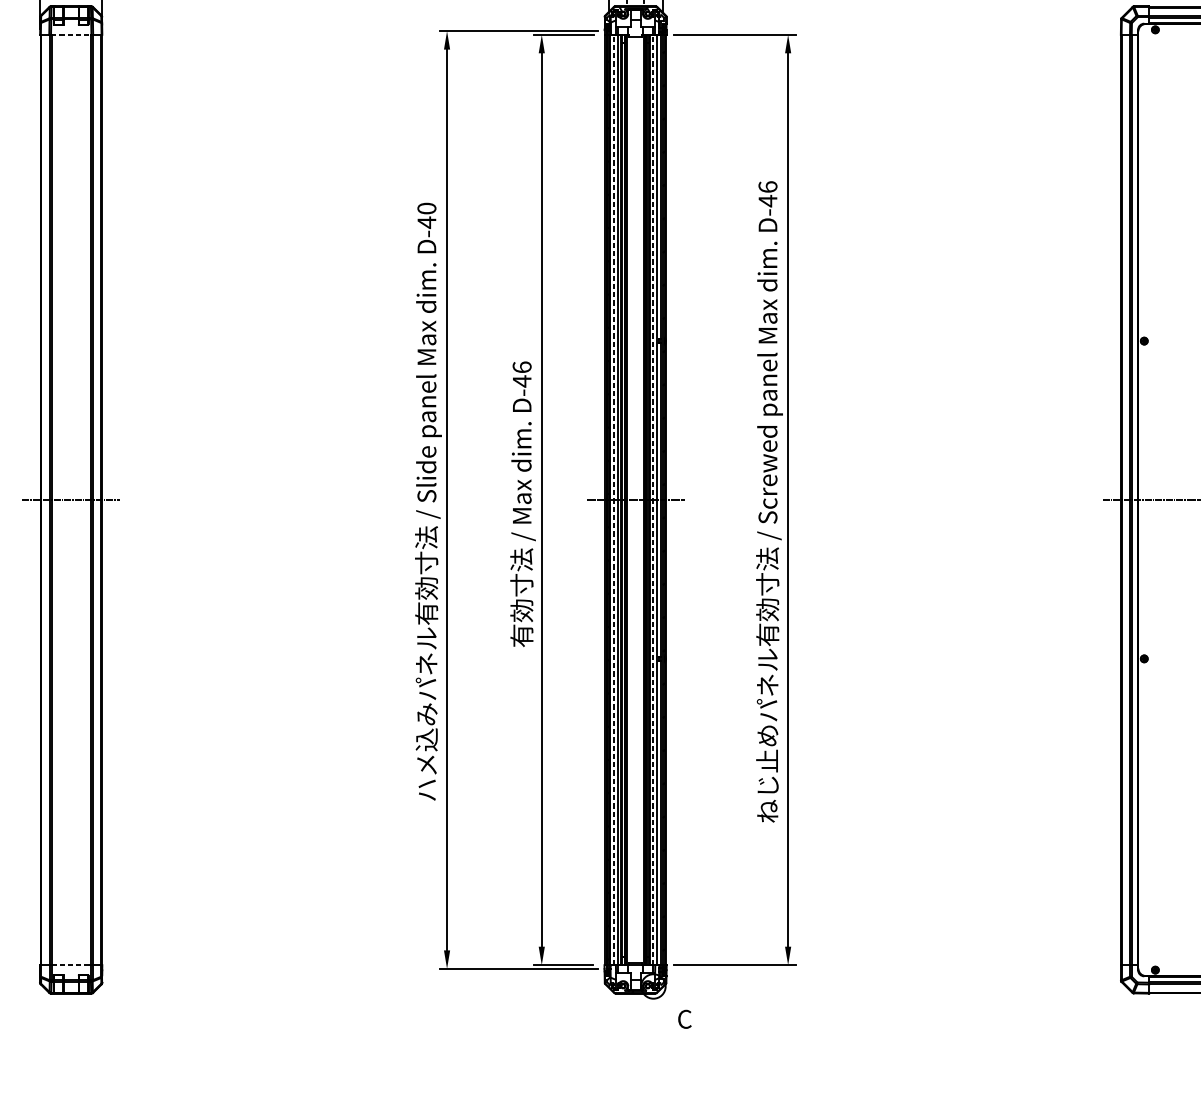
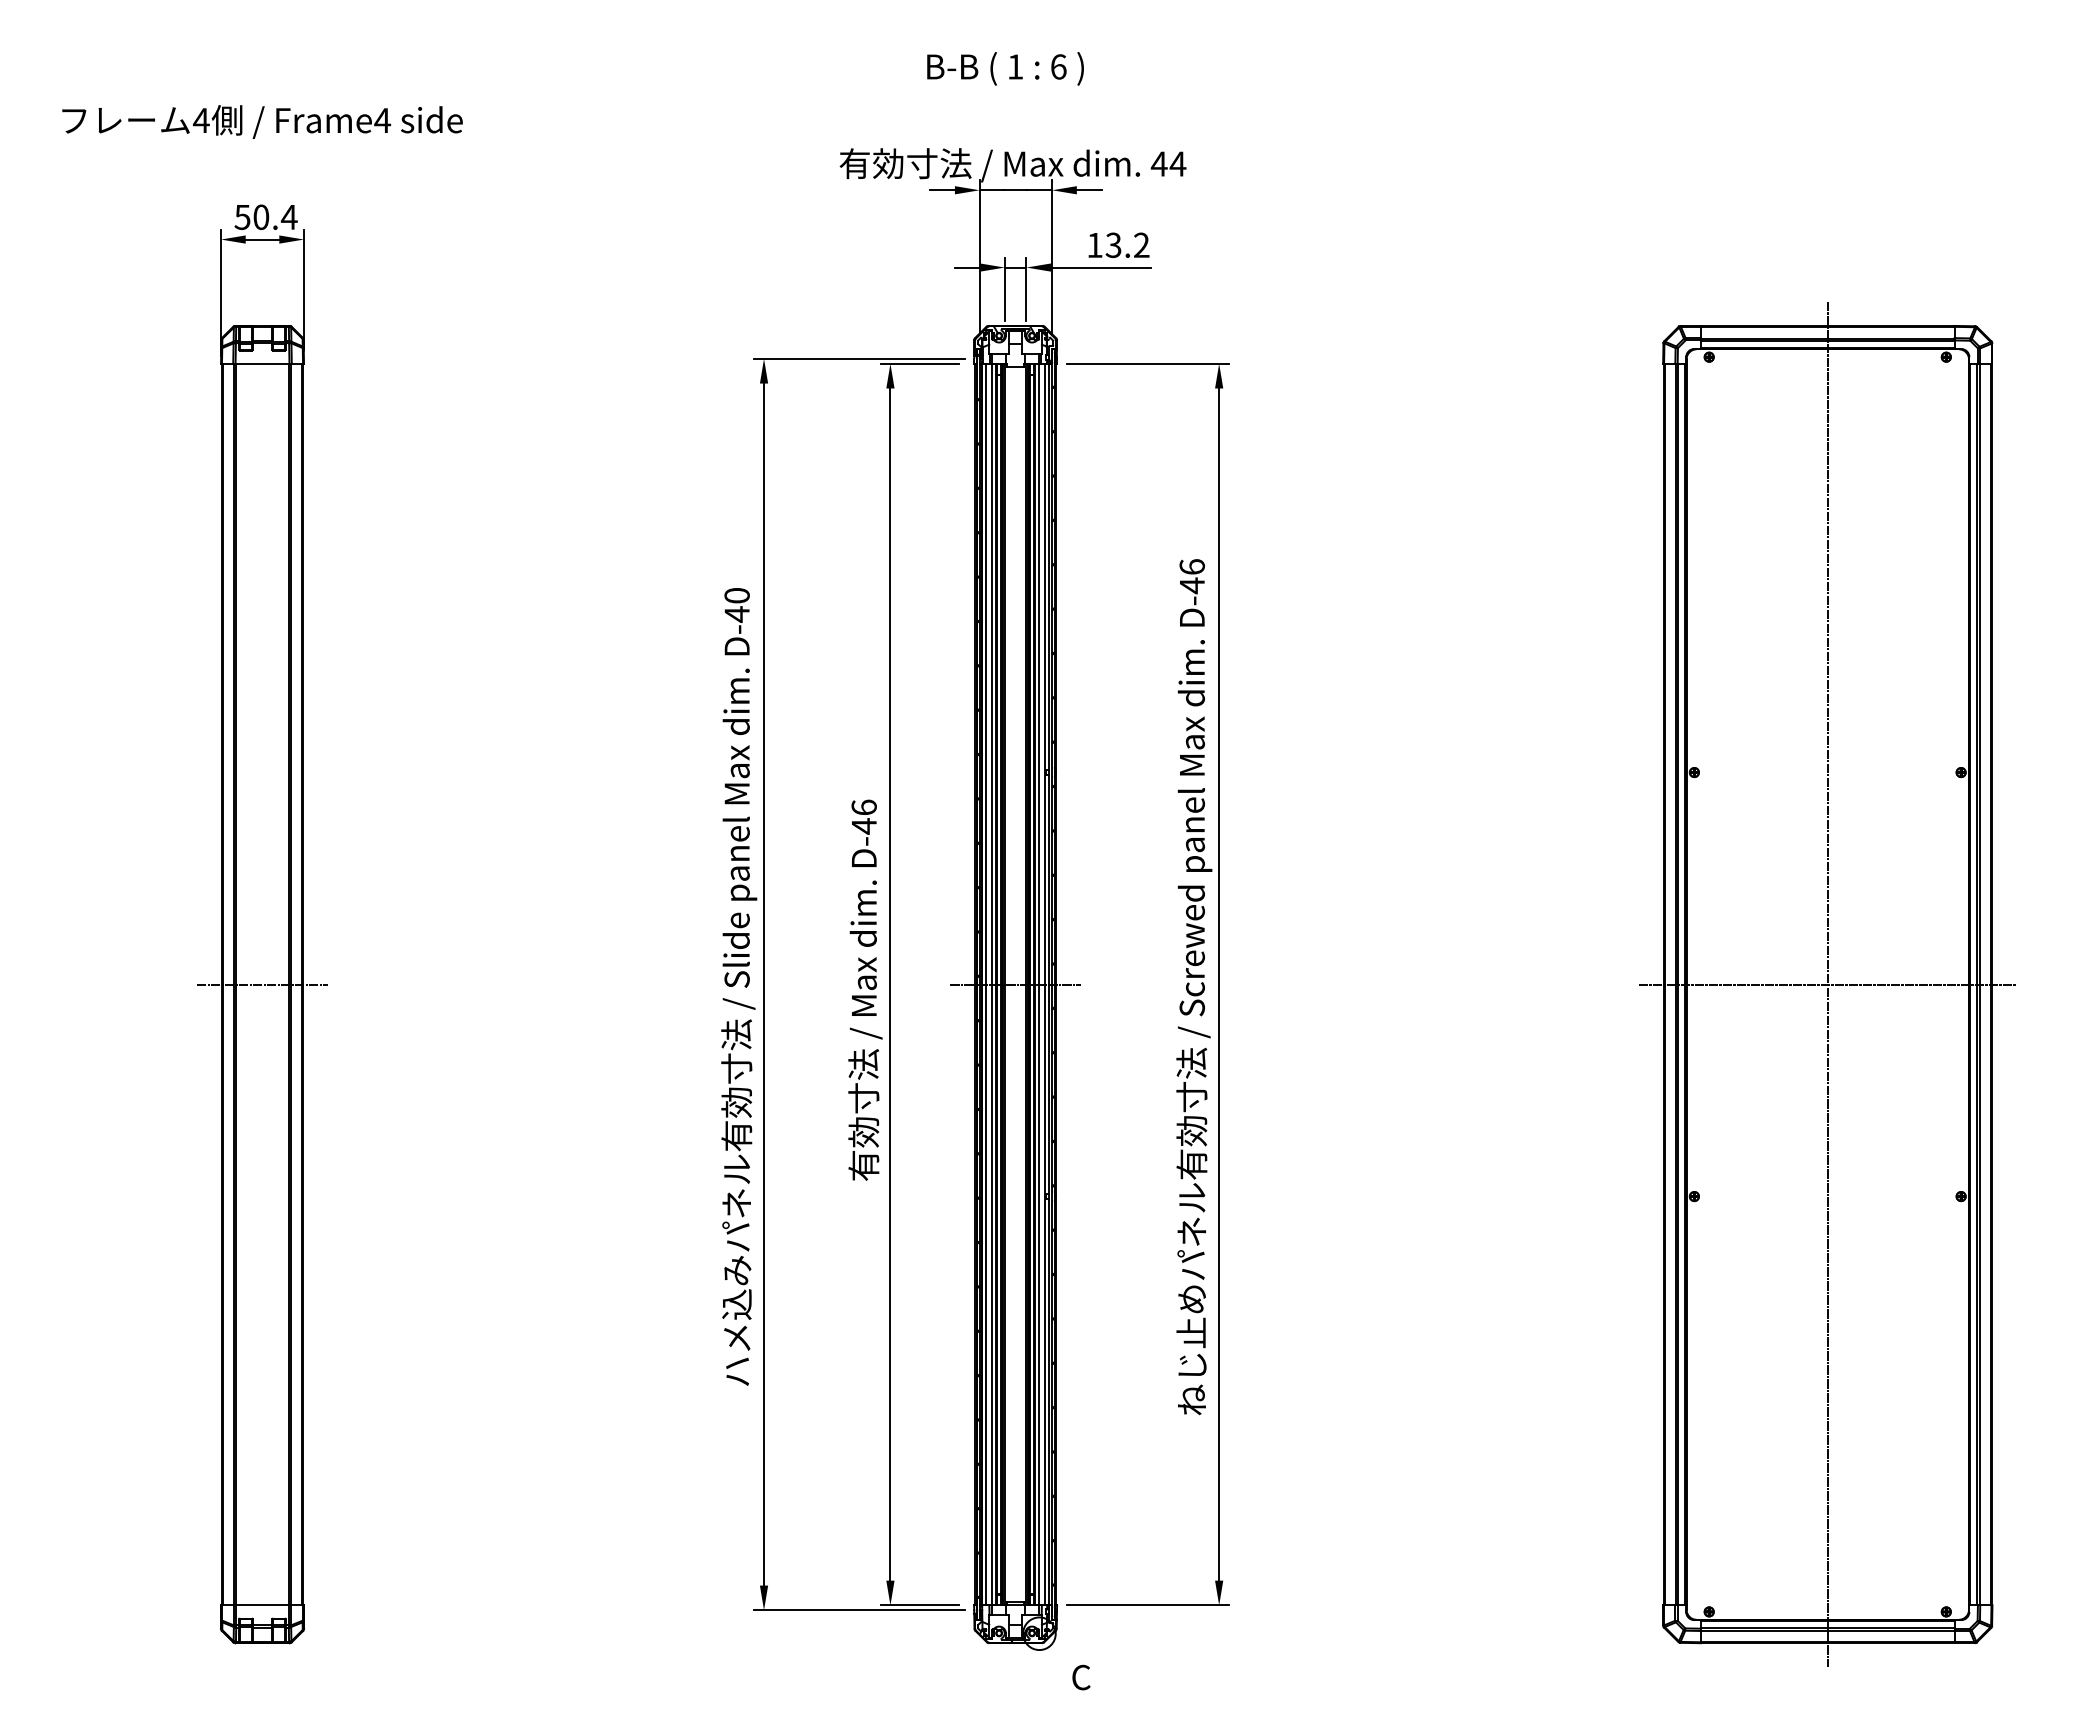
line: (71, 34) -> (262, 363), dashed -> solid
line: (613, 499) -> (986, 984), dashed -> solid
line: (653, 499) -> (1039, 984), dashed -> solid
line: (71, 965) -> (263, 1605), dashed -> solid

